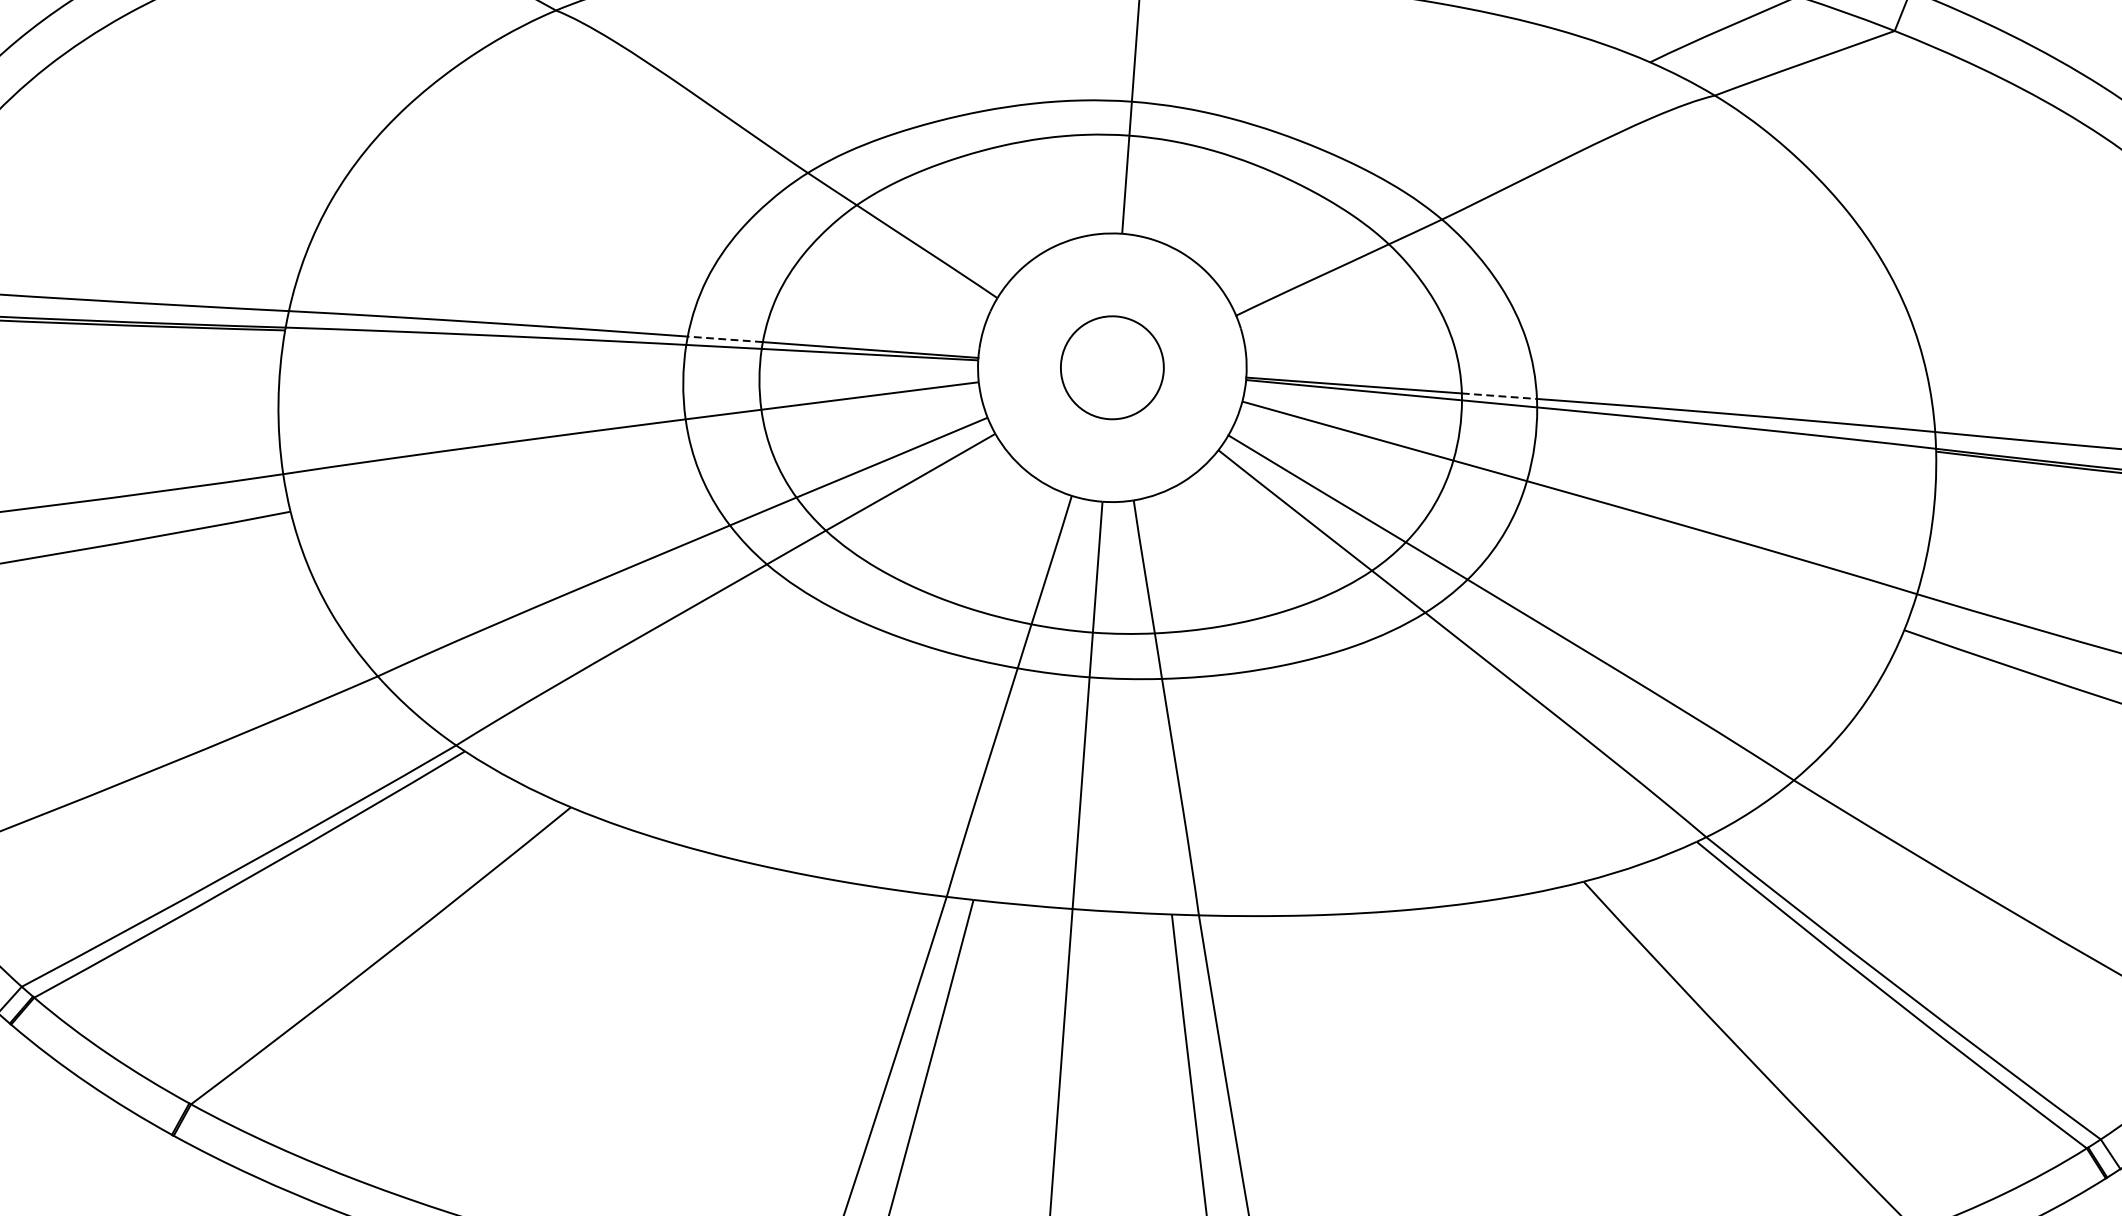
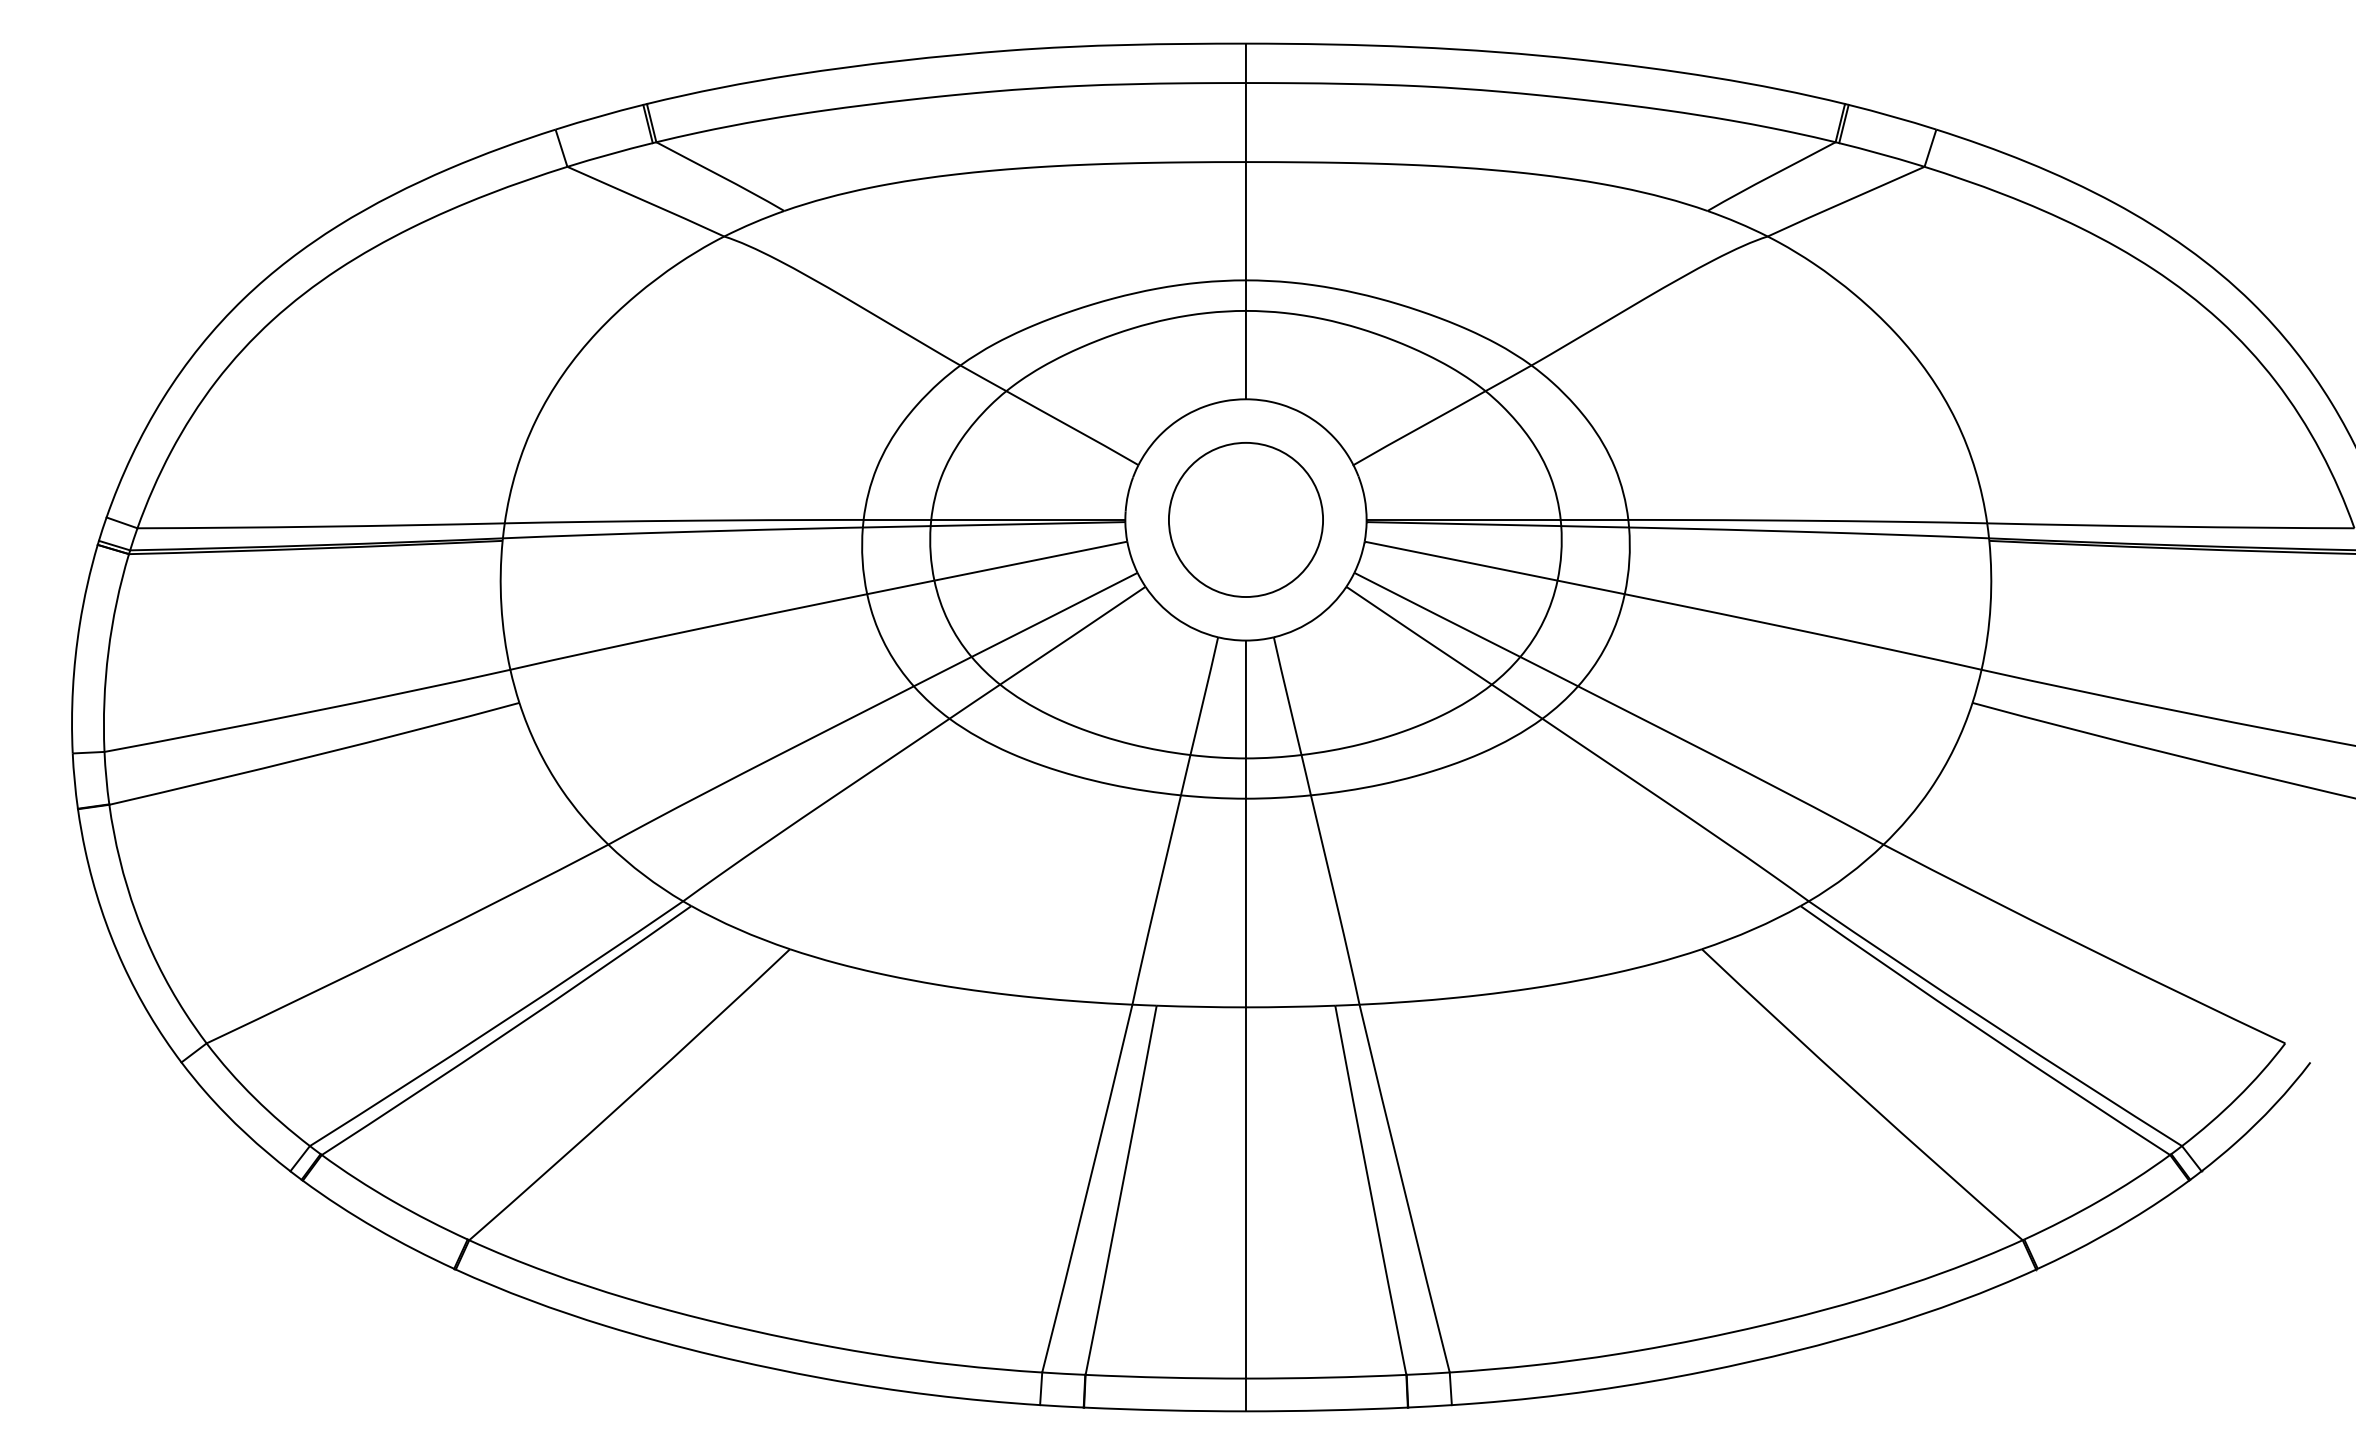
line: (725, 338) -> (897, 519), dashed -> solid
circle: (1111, 367) -> (1245, 519), size x1.67
line: (1499, 395) -> (1594, 519), dashed -> solid

